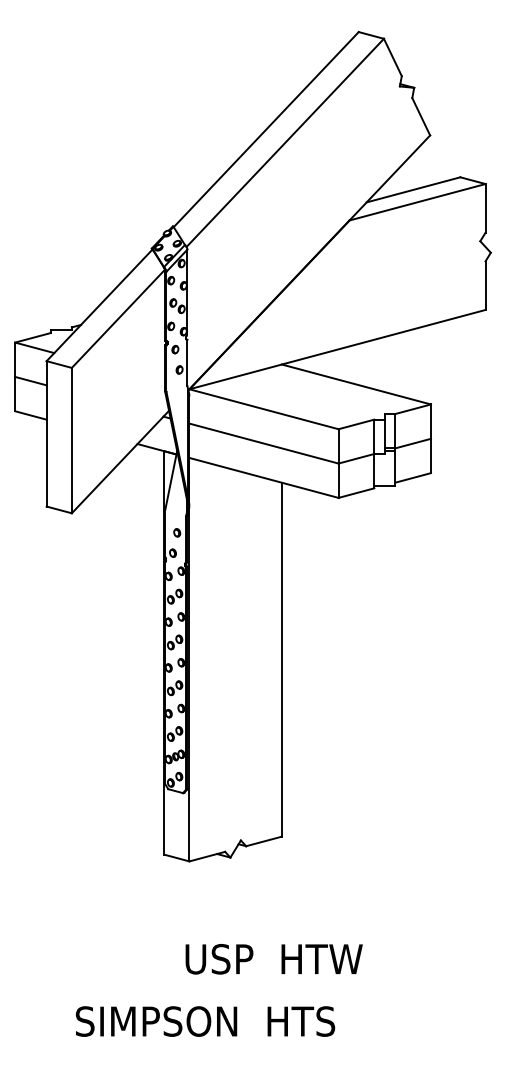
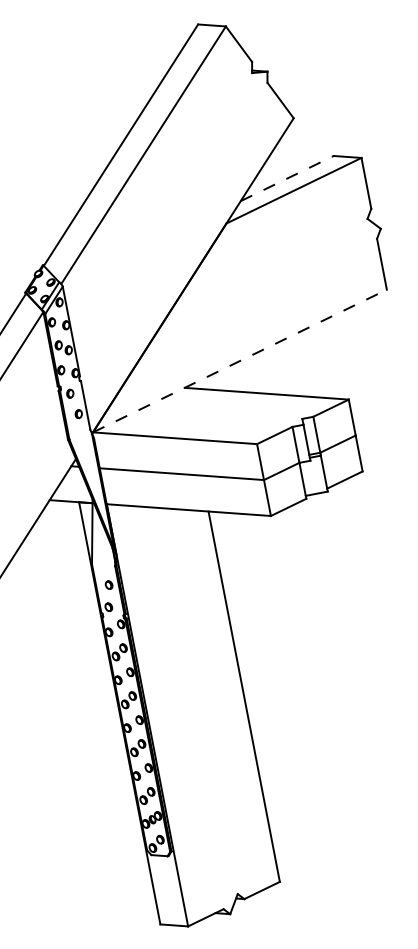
line: (413, 189) -> (287, 178), solid -> dashed
line: (338, 349) -> (240, 360), solid -> dashed

